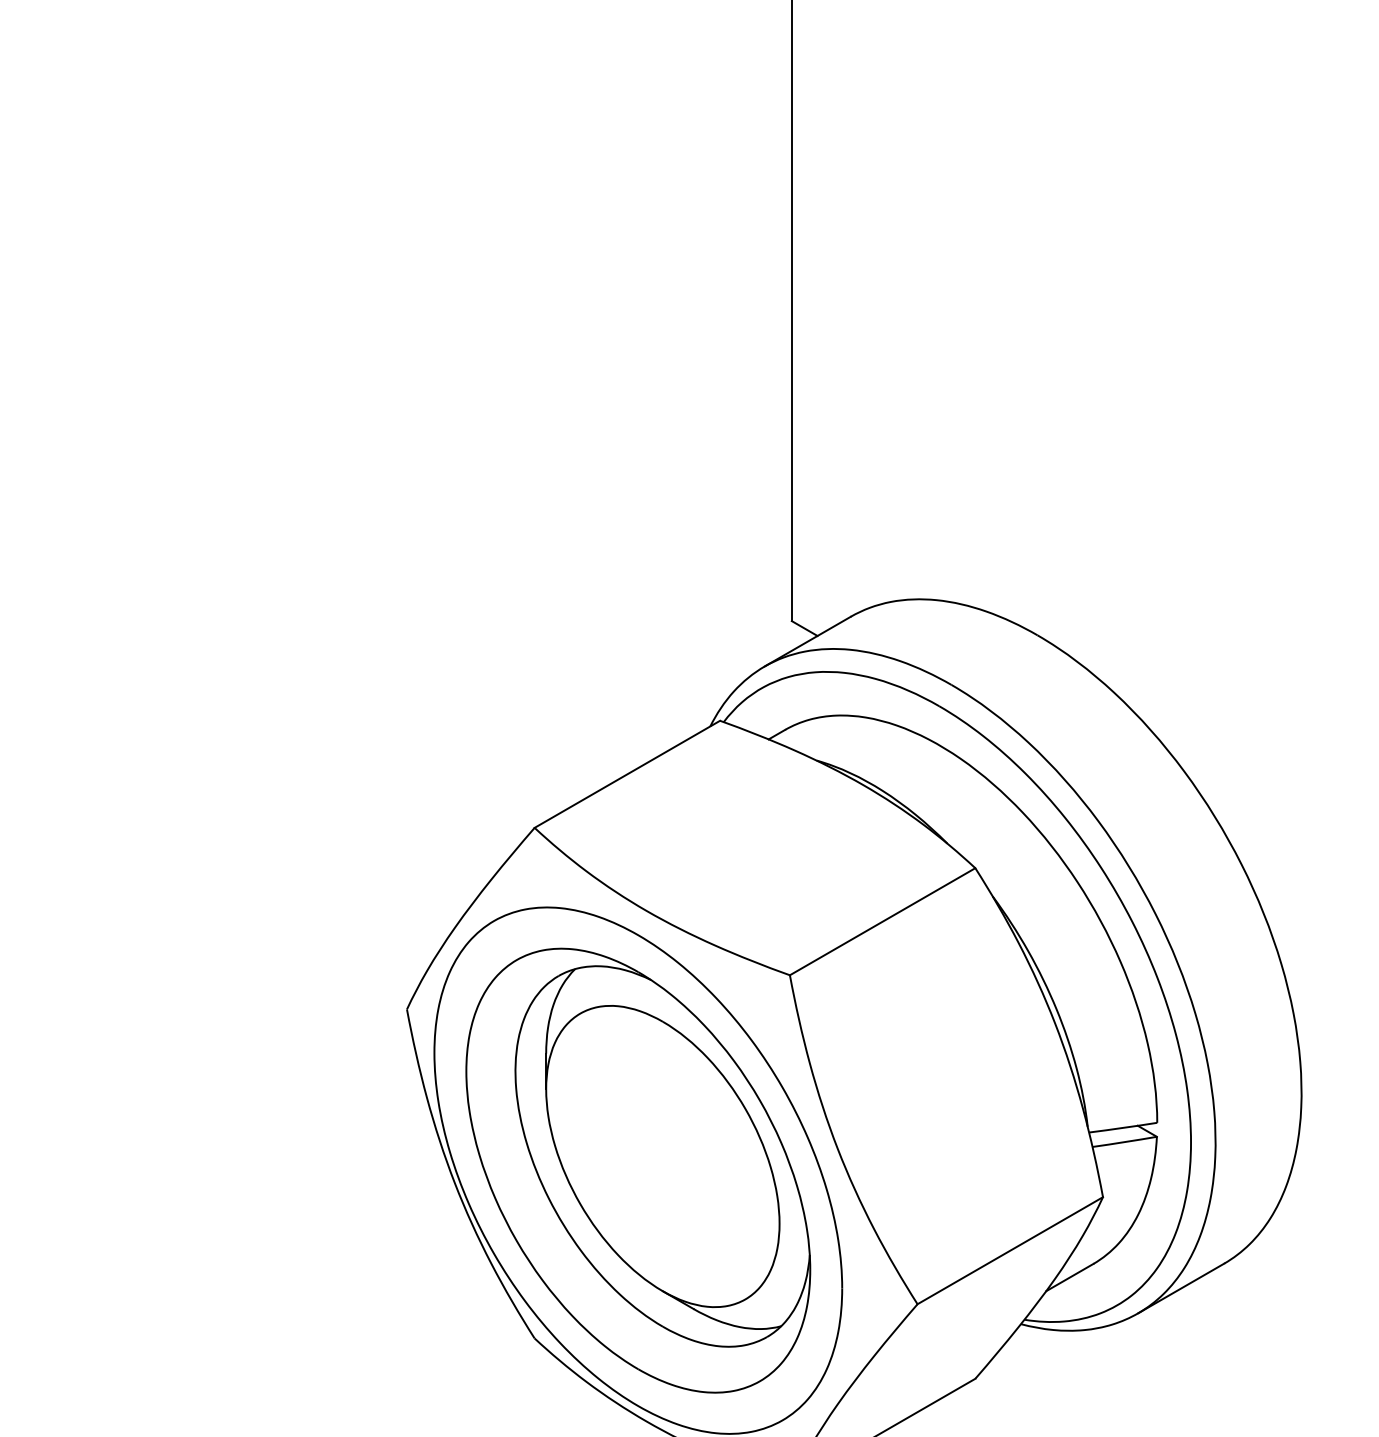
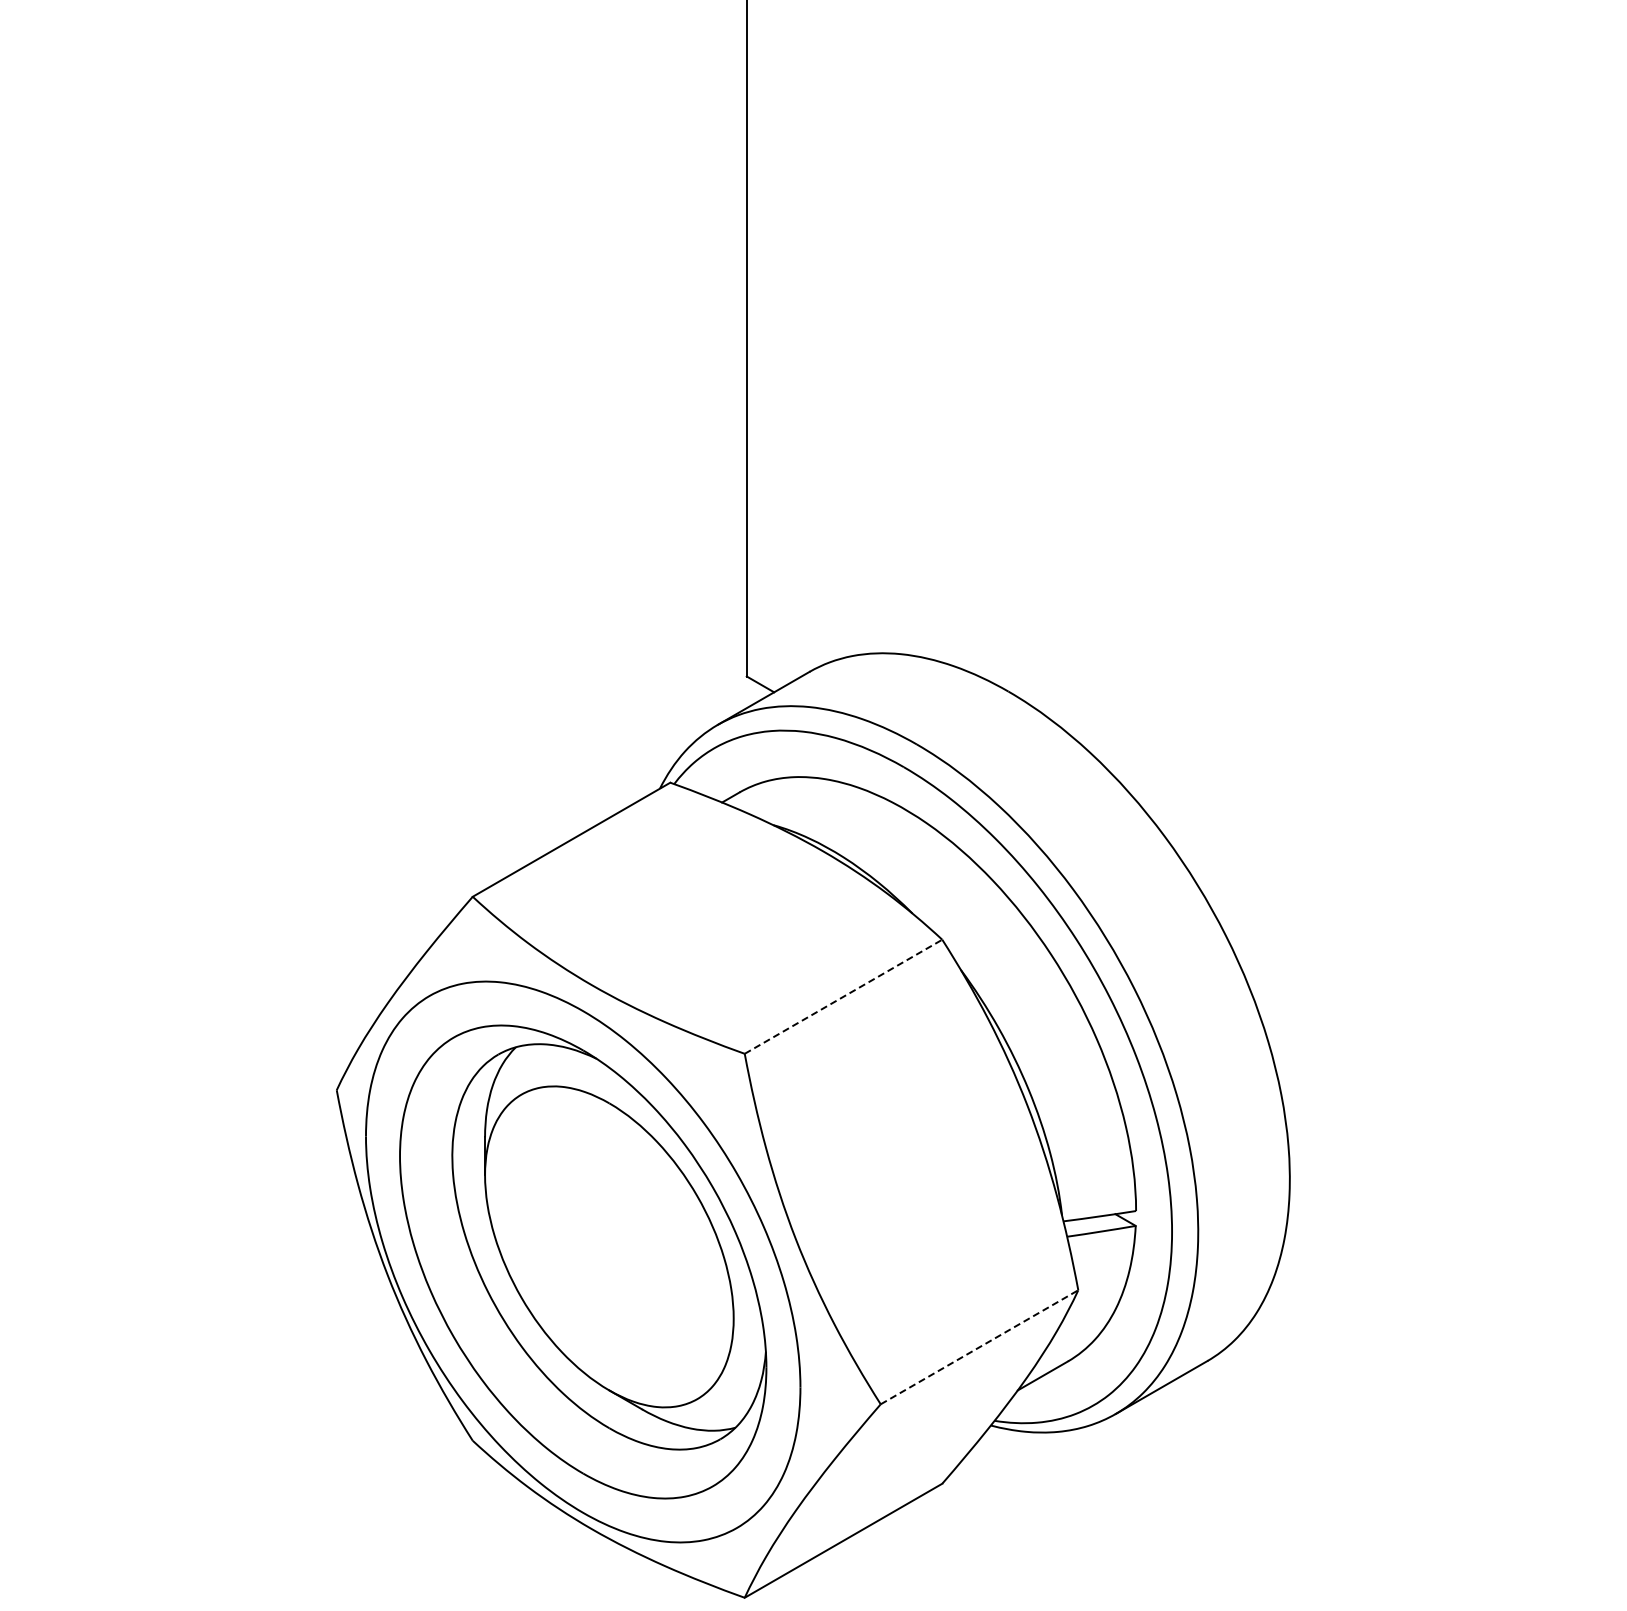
line: (882, 921) -> (843, 996), solid -> dashed
line: (1010, 1250) -> (979, 1347), solid -> dashed

